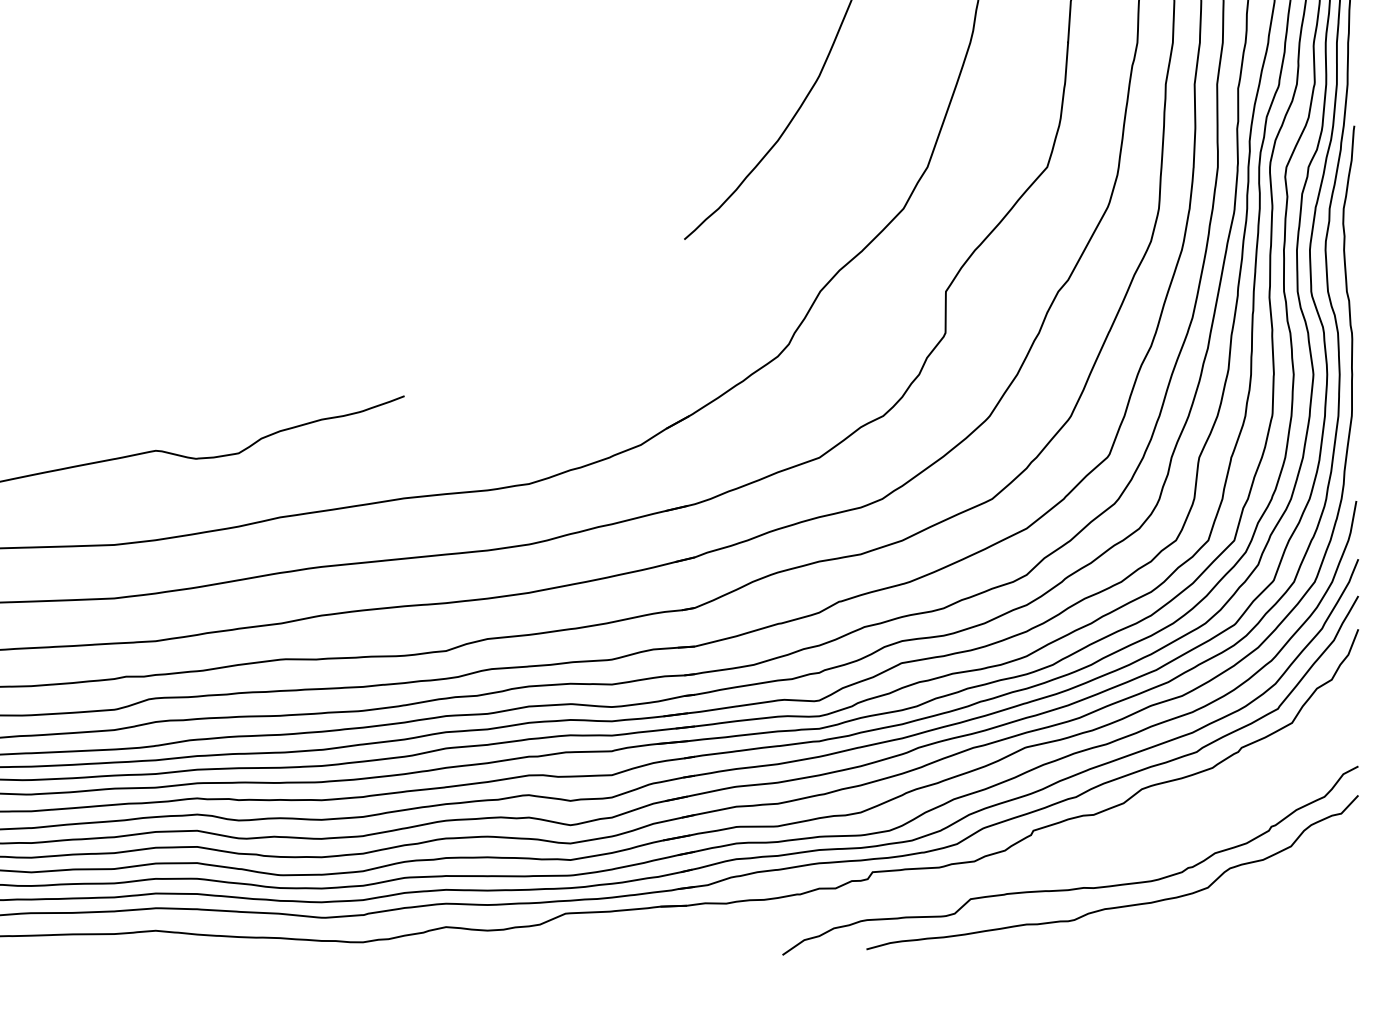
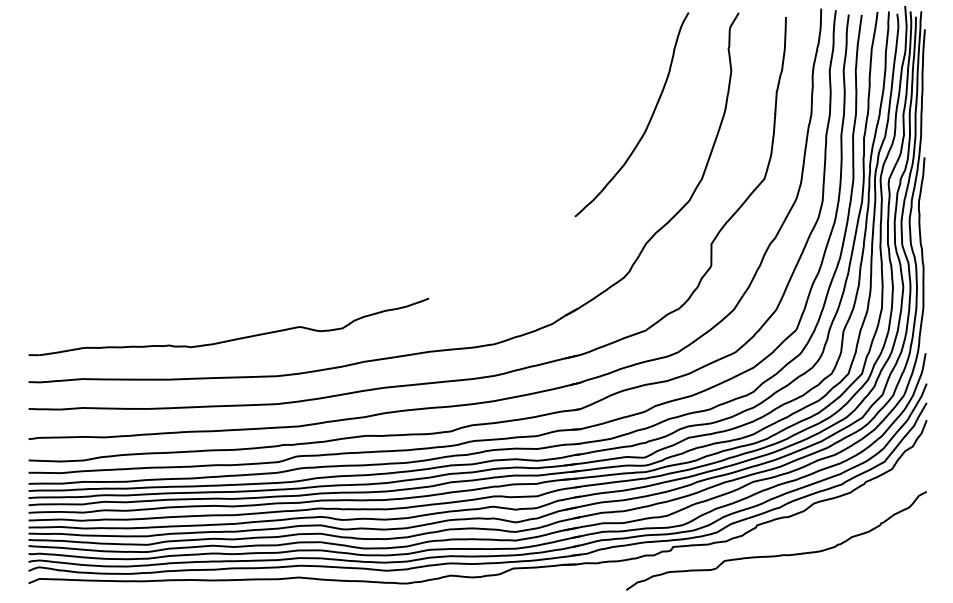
curve: (1112, 905) -> (798, 564), removed

